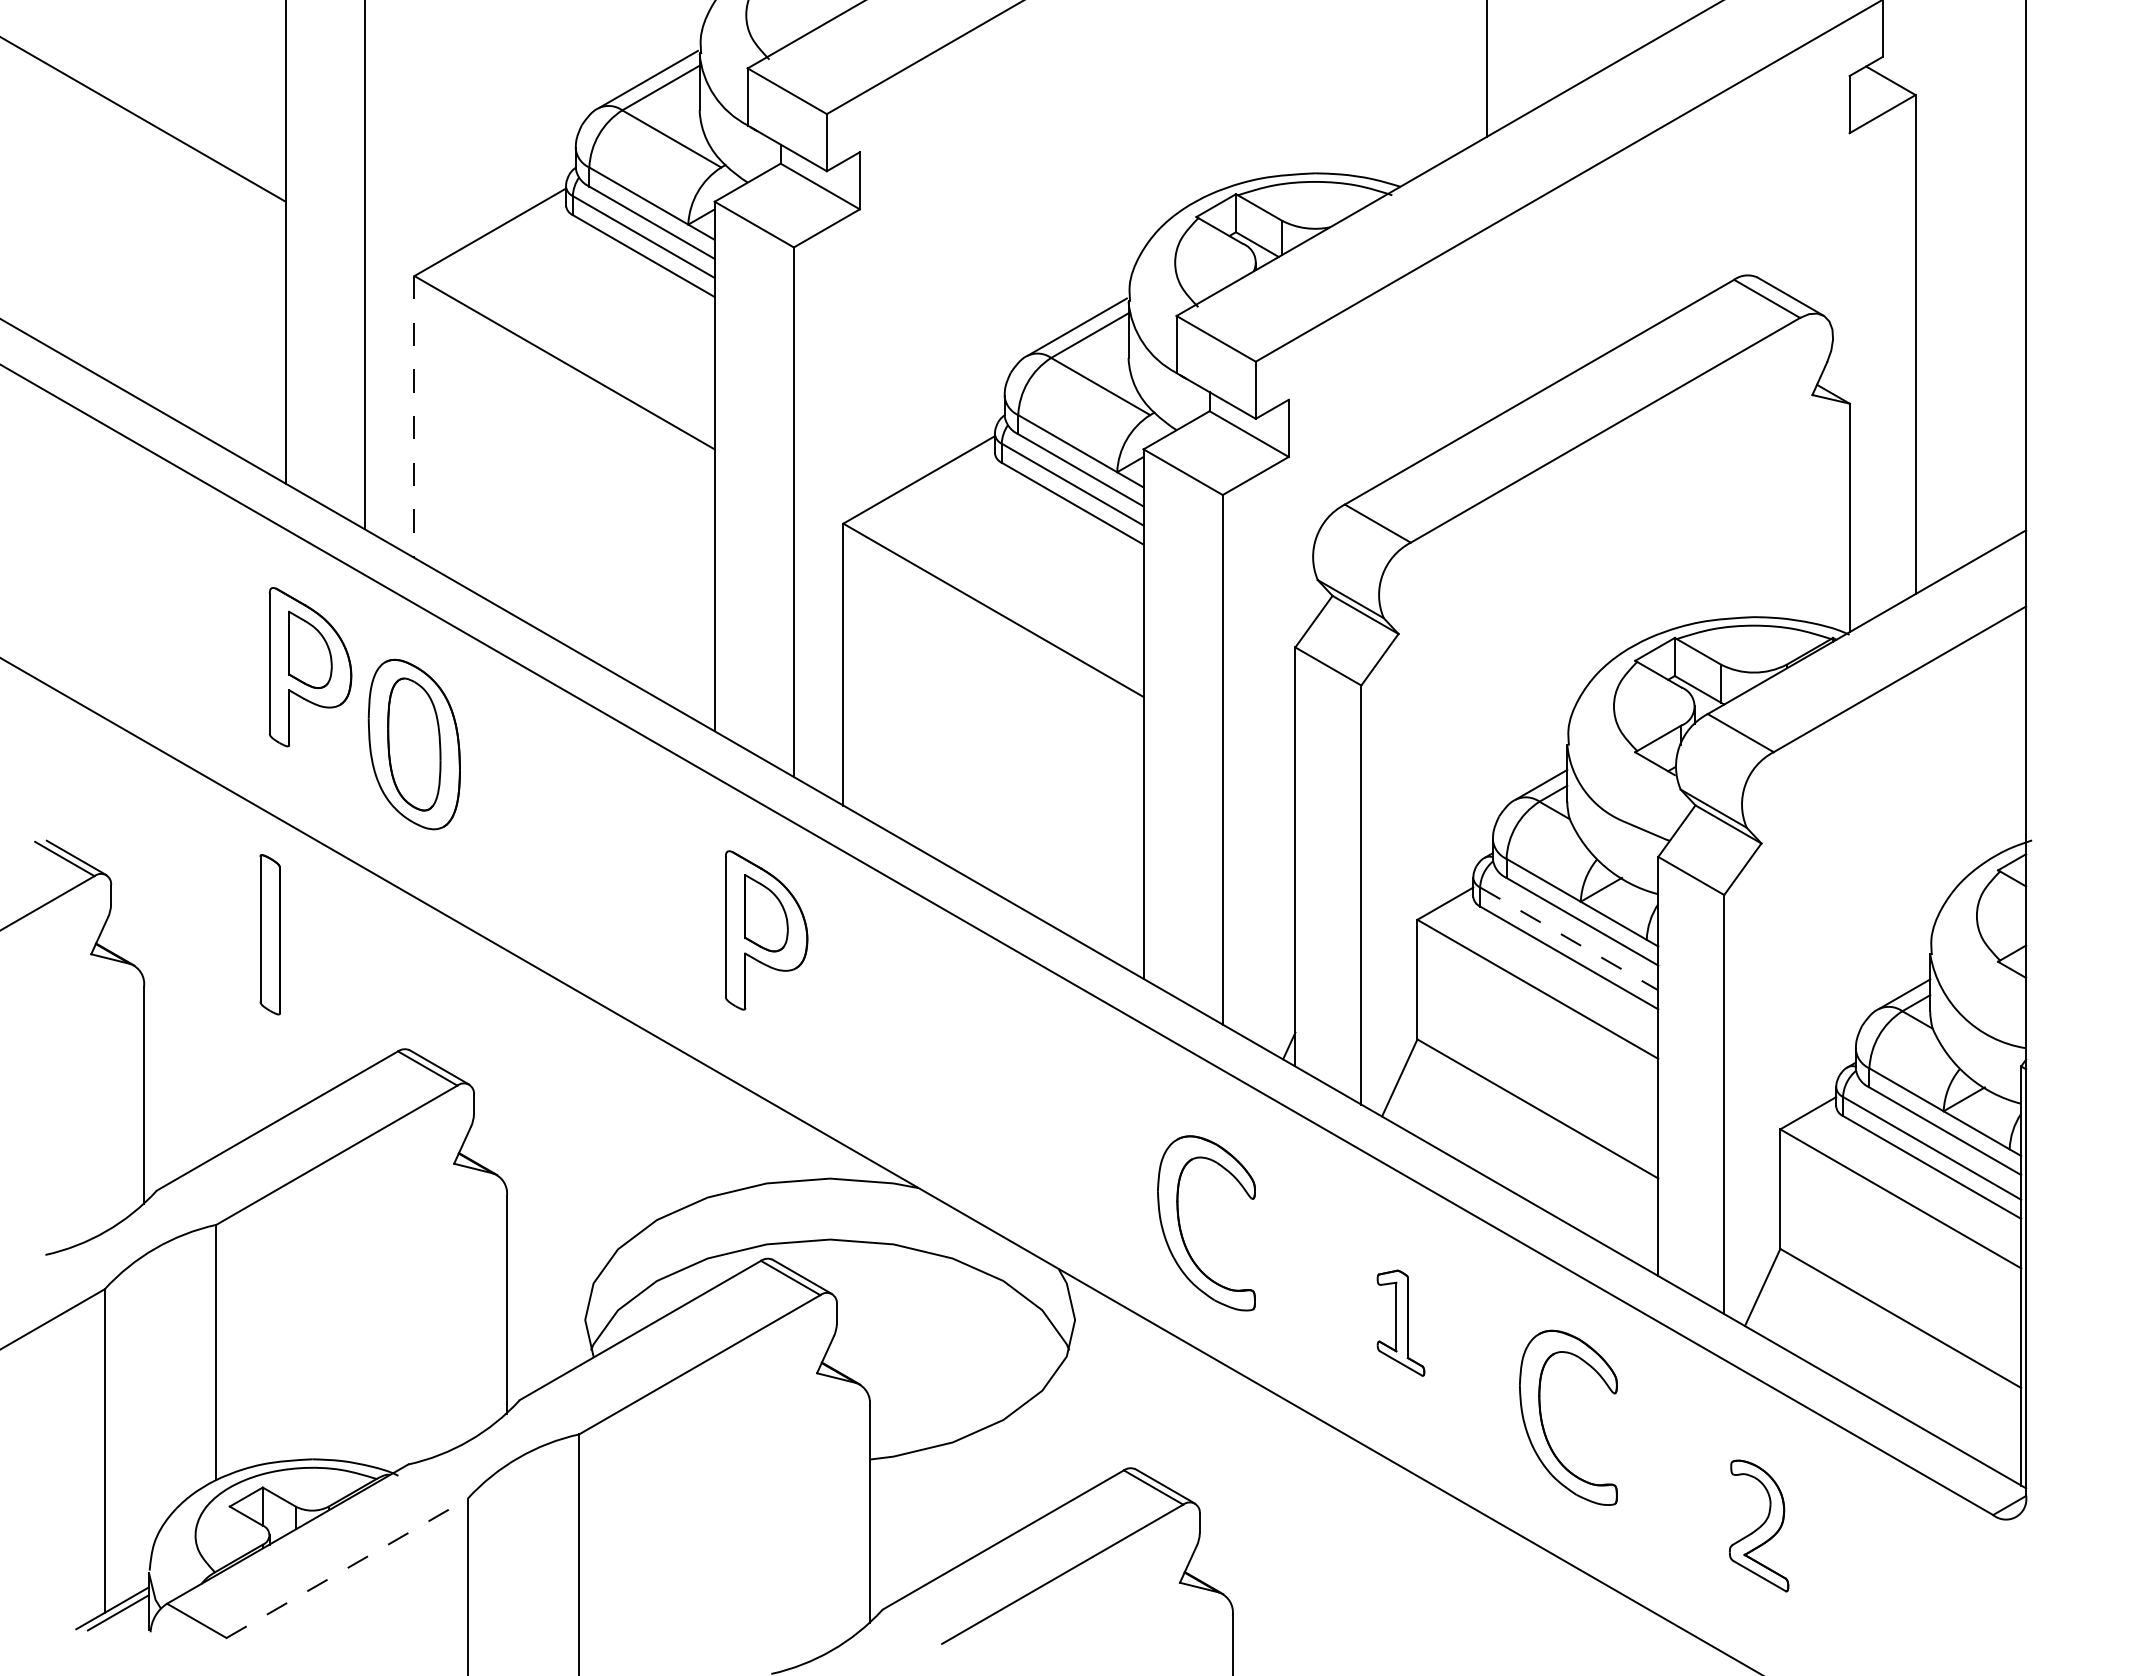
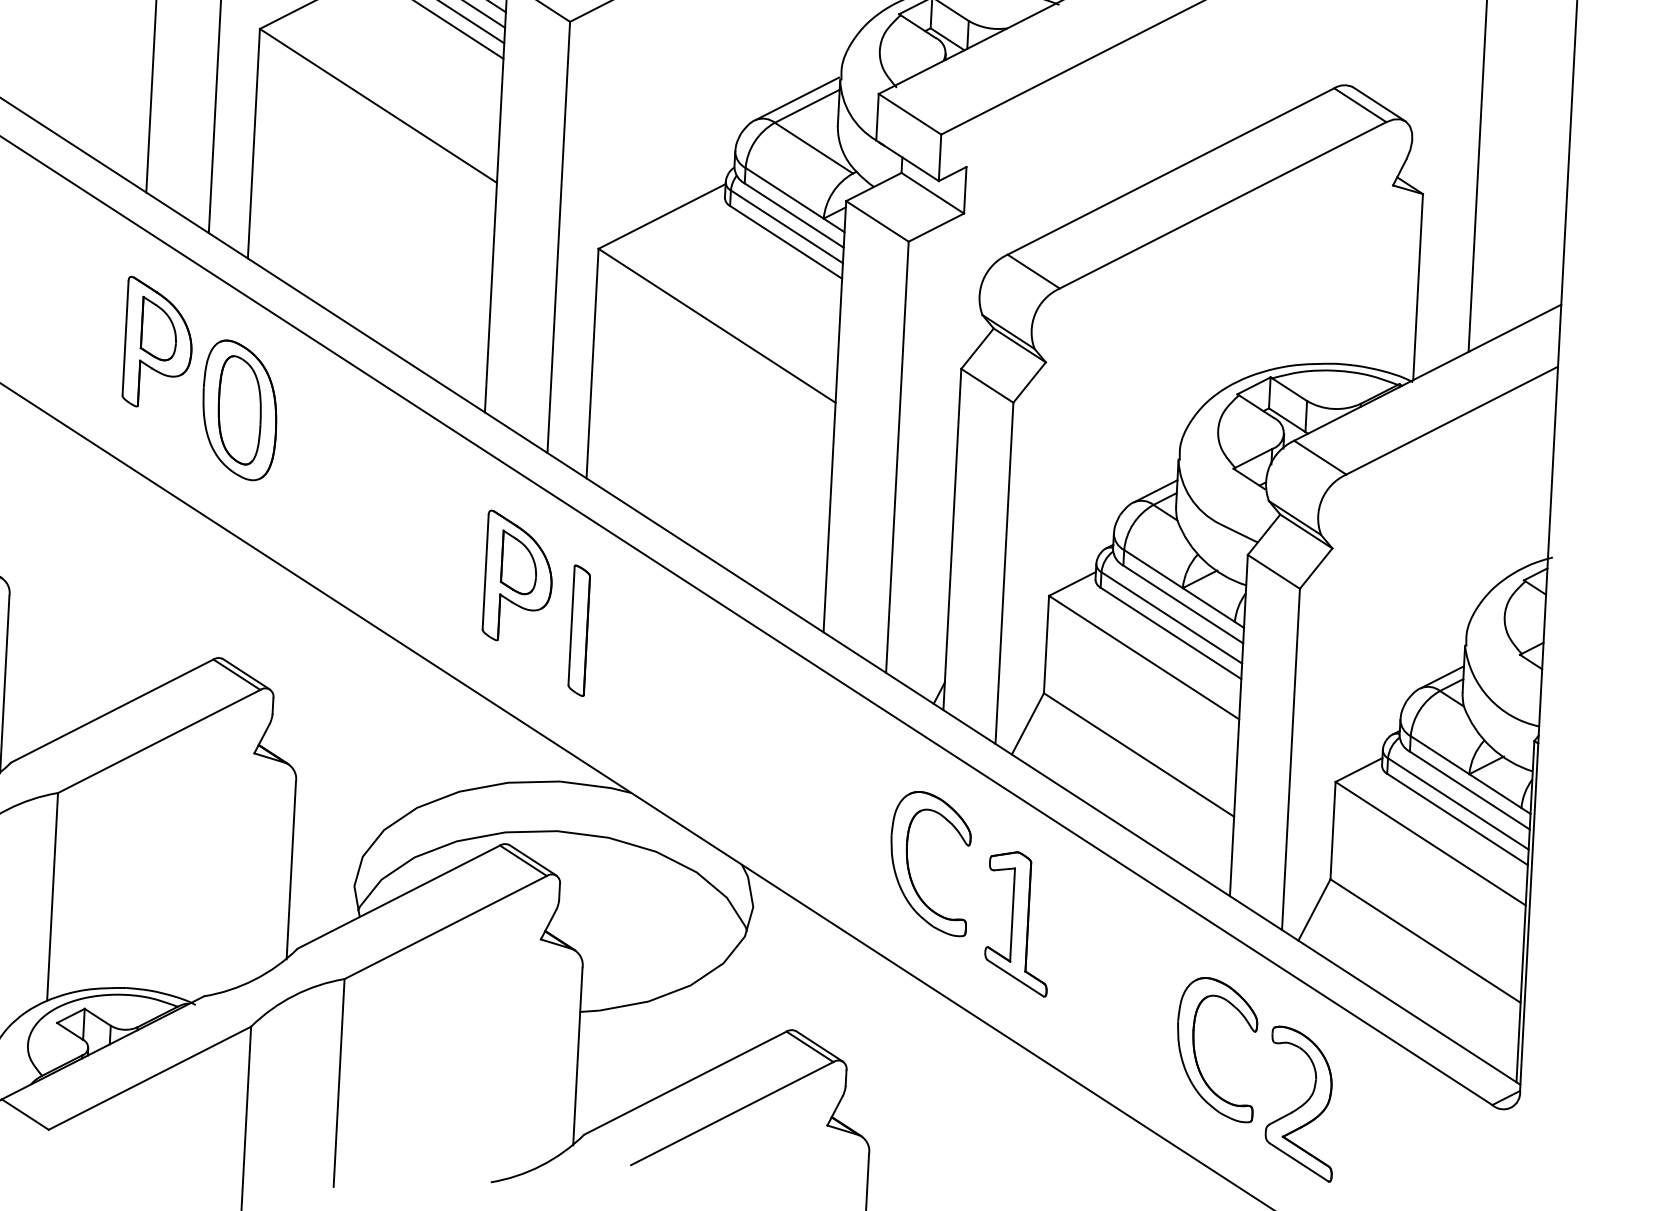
line: (414, 417) -> (253, 144), dashed -> solid
part: (269, 934) -> (578, 630), moved
line: (1569, 938) -> (1172, 617), dashed -> solid
part: (1181, 1229) -> (909, 867), moved
part: (1400, 1322) -> (1018, 923), size x1.67
part: (1543, 1423) -> (1195, 1053), moved
part: (1758, 1525) -> (1300, 1103), size x1.43
line: (347, 1568) -> (150, 1078), dashed -> solid

